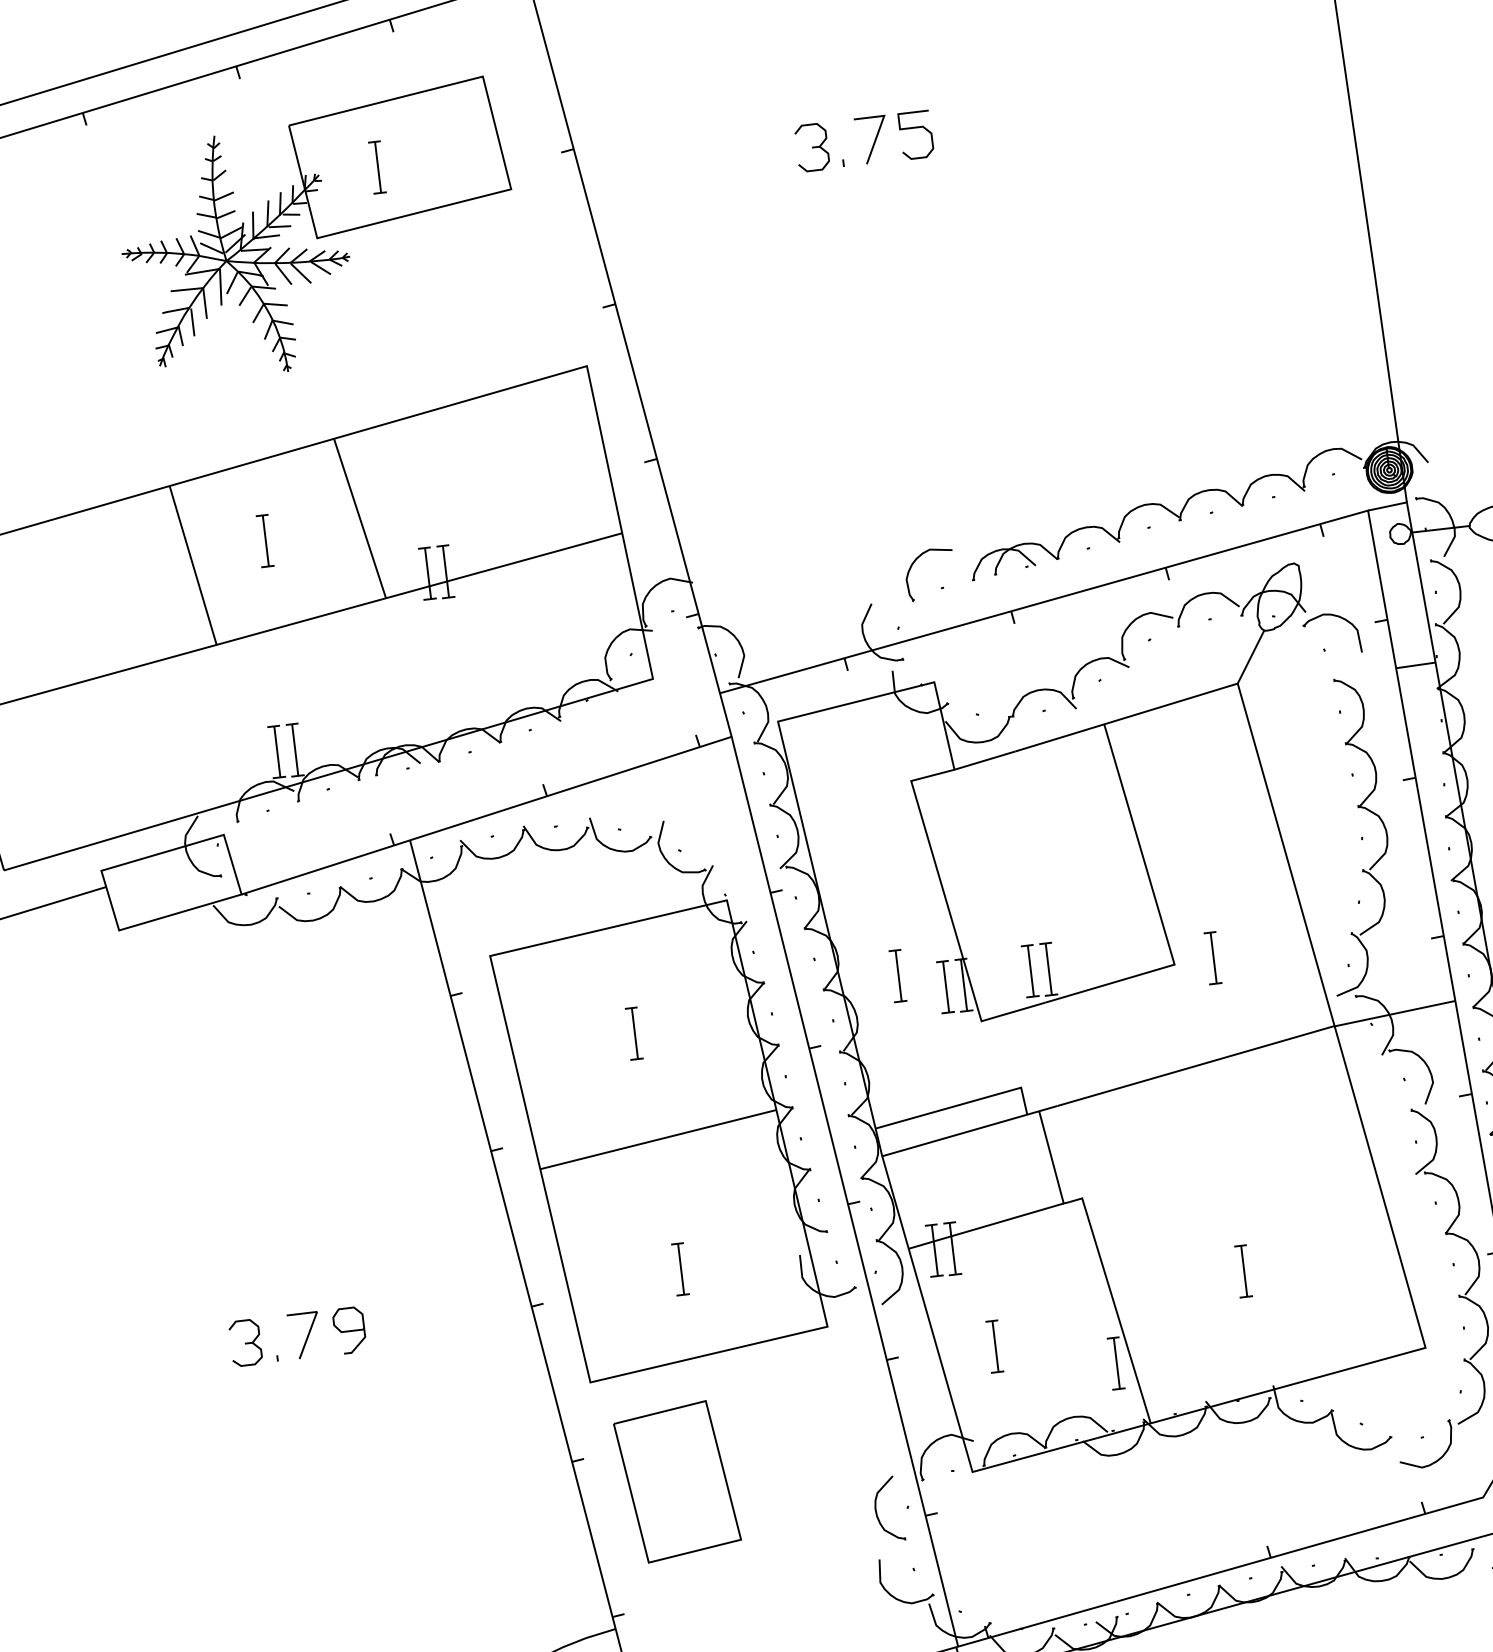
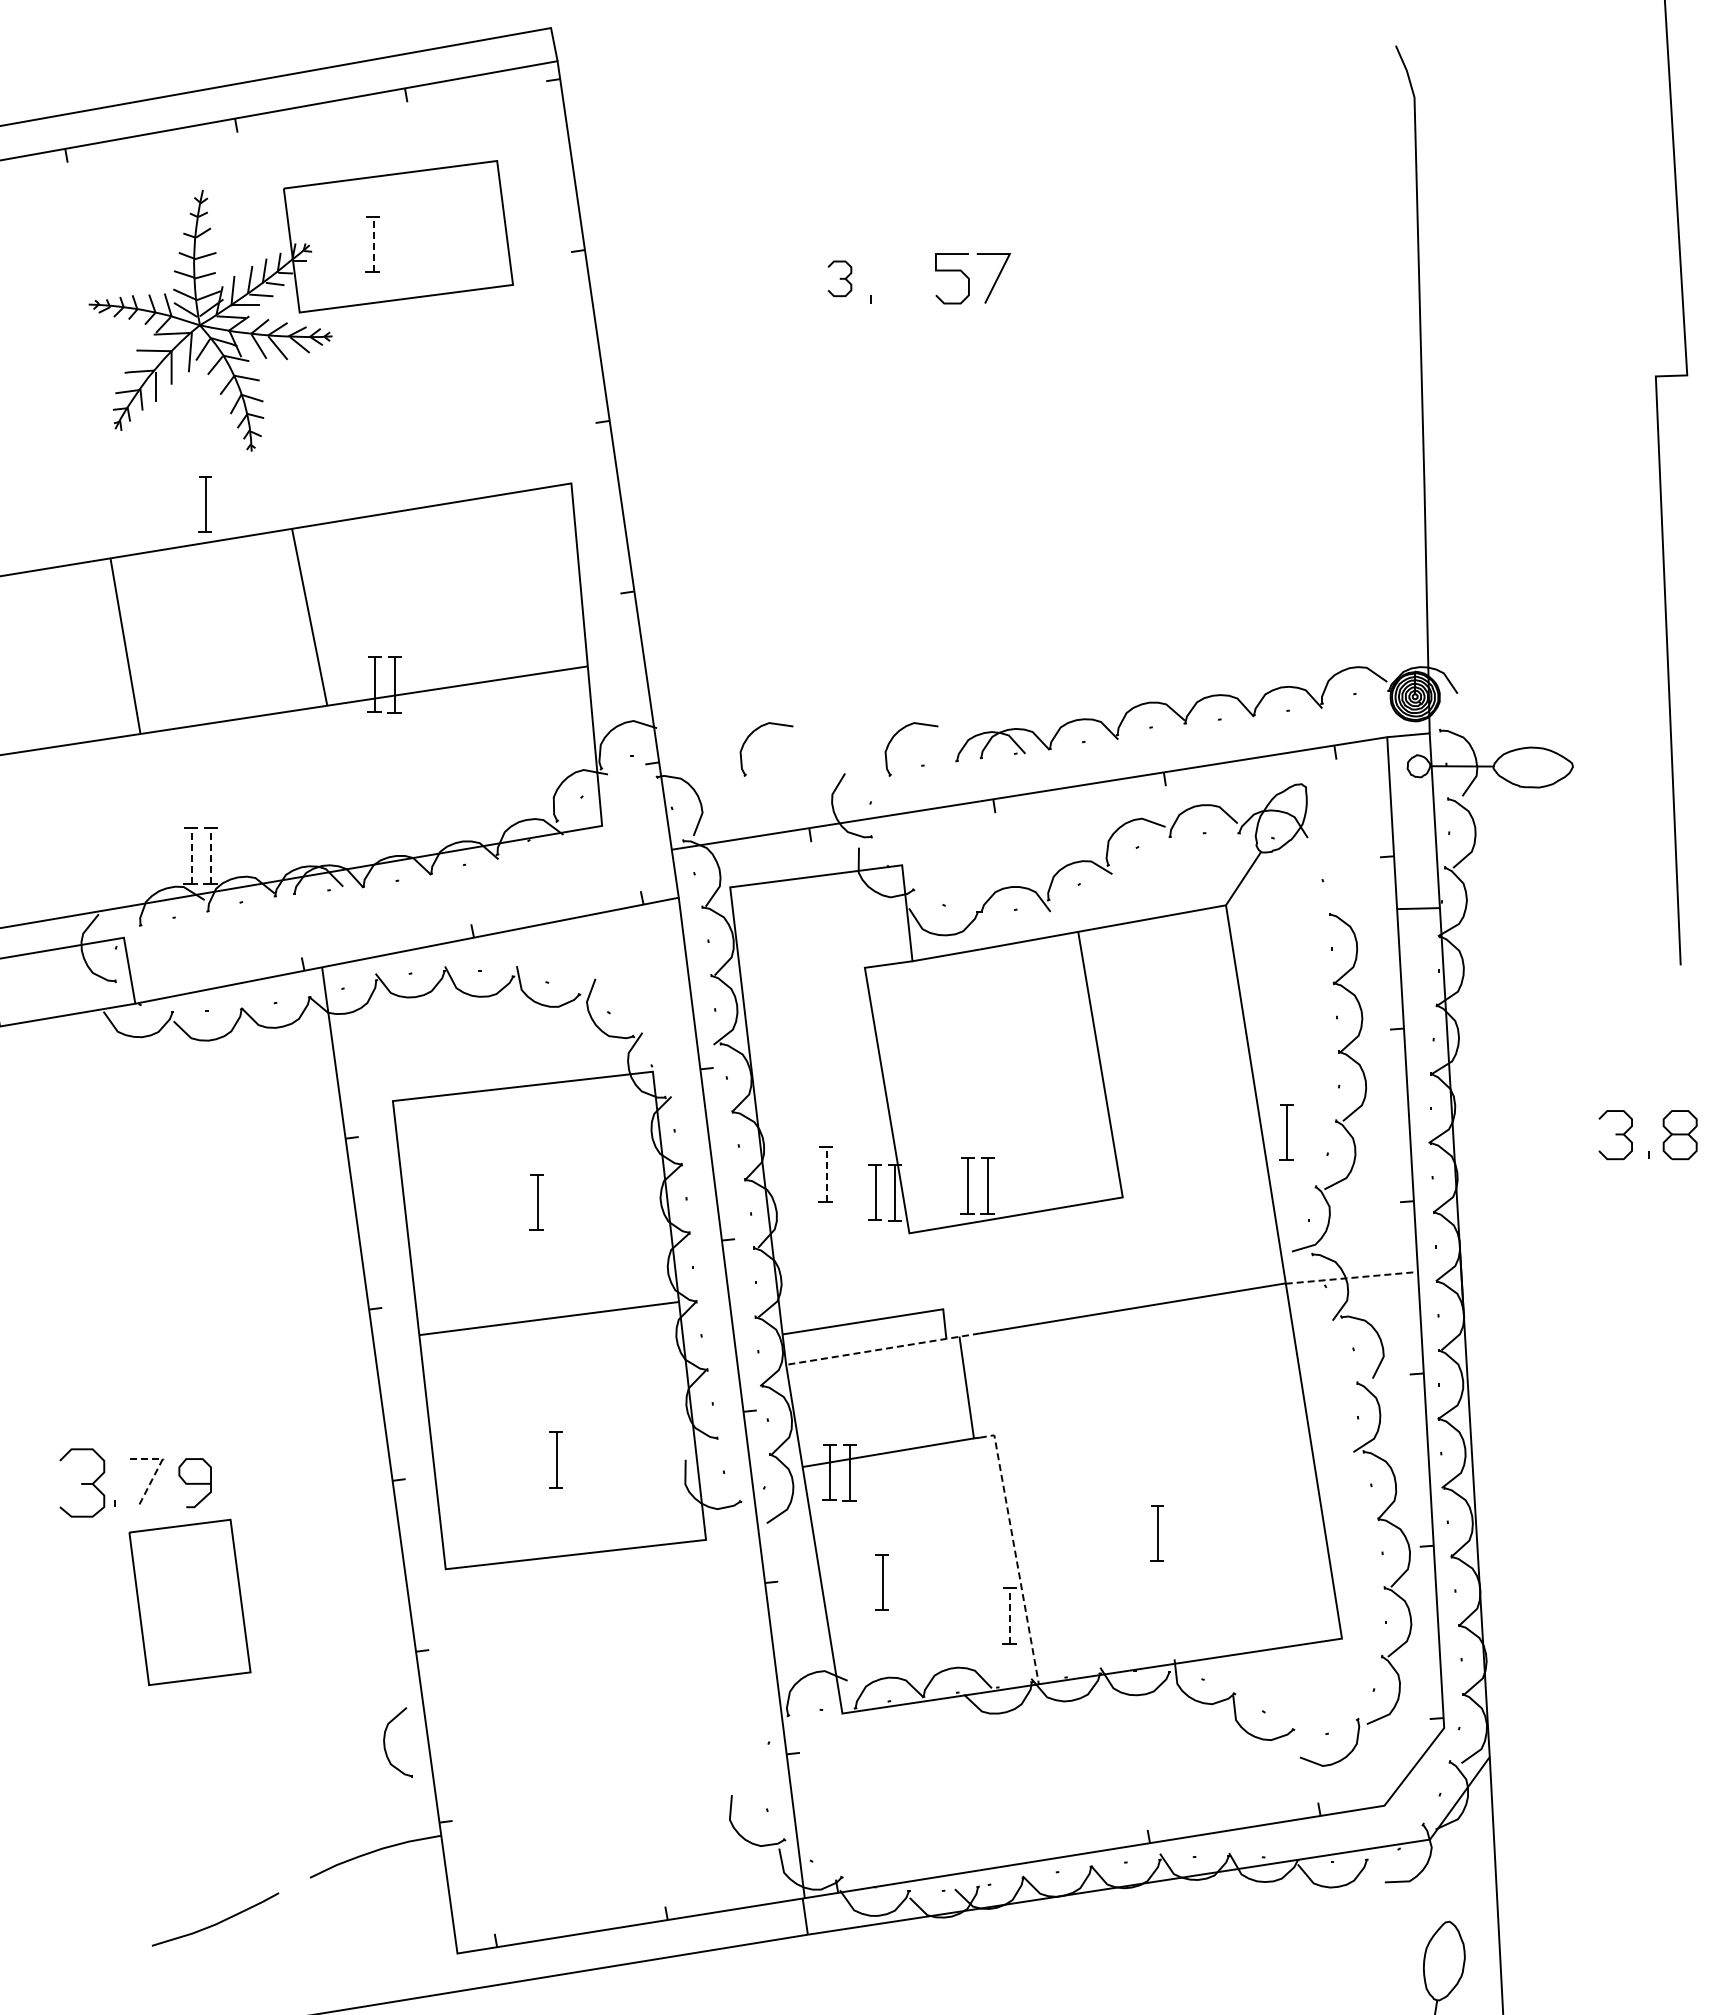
line: (873, 141) -> (995, 280), moved
part: (811, 147) -> (839, 278), size x0.7
line: (377, 167) -> (373, 244), solid -> dashed
part: (264, 541) -> (204, 504), moved
part: (777, 584) -> (747, 740), added
part: (1338, 617) -> (1341, 847), removed
line: (295, 749) -> (211, 855), solid -> dashed
line: (277, 751) -> (191, 855), solid -> dashed
part: (1212, 958) -> (1286, 1132), moved
line: (898, 976) -> (826, 1174), solid -> dashed
line: (1393, 1013) -> (1350, 1277), solid -> dashed
line: (971, 1130) -> (884, 1348), solid -> dashed
line: (1114, 1304) -> (1015, 1552), solid -> dashed
line: (314, 1320) -> (158, 1467), solid -> dashed
part: (245, 1343) -> (82, 1483), size x1.4
line: (1116, 1362) -> (1010, 1615), solid -> dashed
part: (676, 1481) -> (189, 1602), moved
part: (877, 1510) -> (385, 1742), moved

